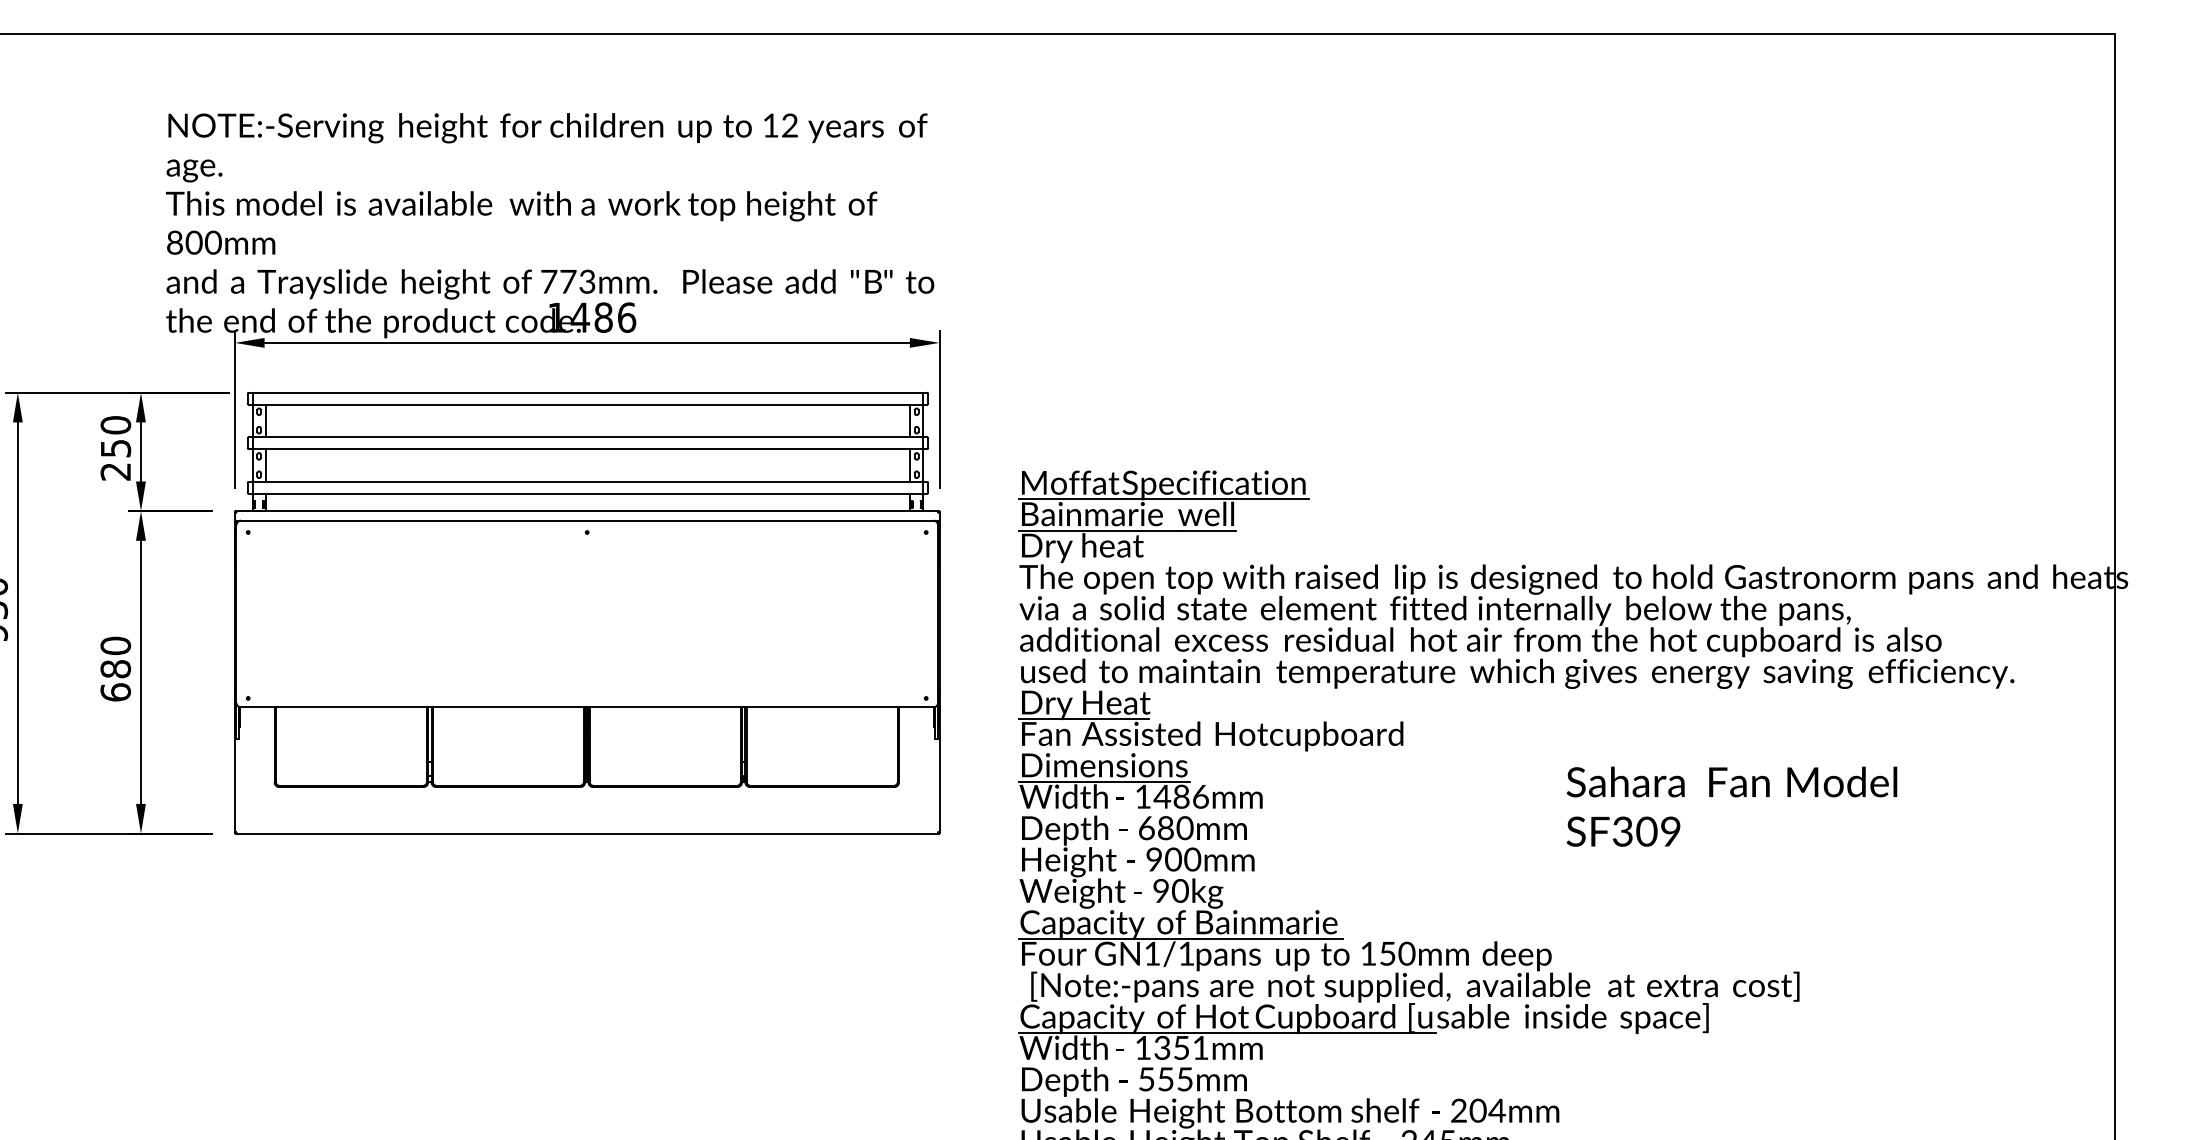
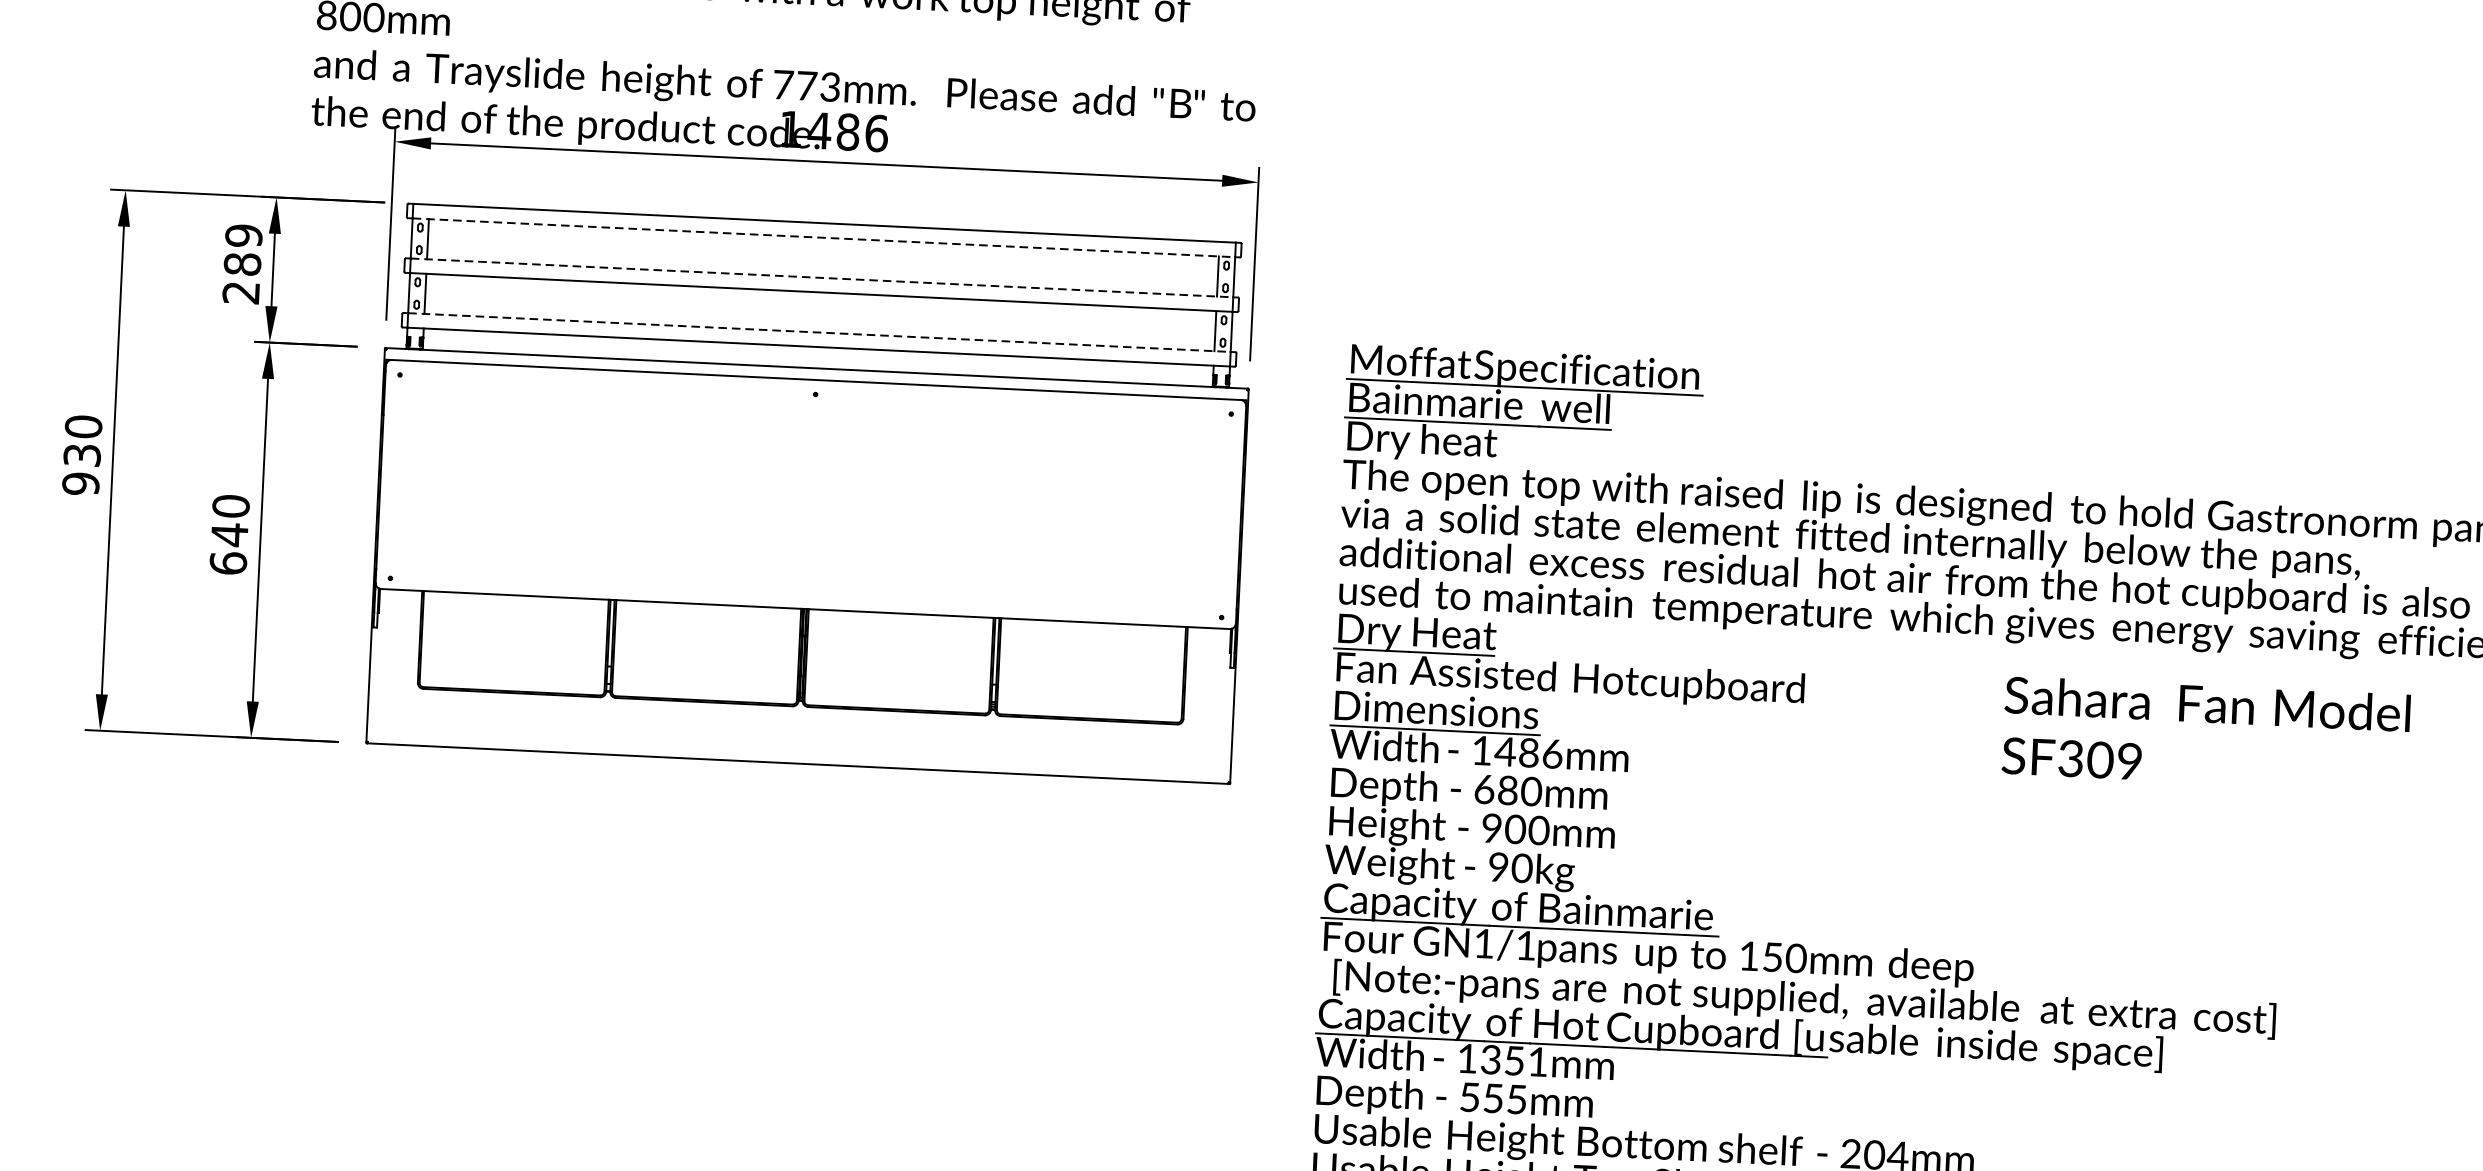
line: (588, 404) -> (824, 237), solid -> dashed
text: (115, 436) -> (242, 249), 250 -> 289
line: (588, 437) -> (822, 278), solid -> dashed
line: (588, 481) -> (820, 332), solid -> dashed
text: (115, 668) -> (229, 534), 680 -> 640
text: (1731, 806) -> (2205, 734), moved

